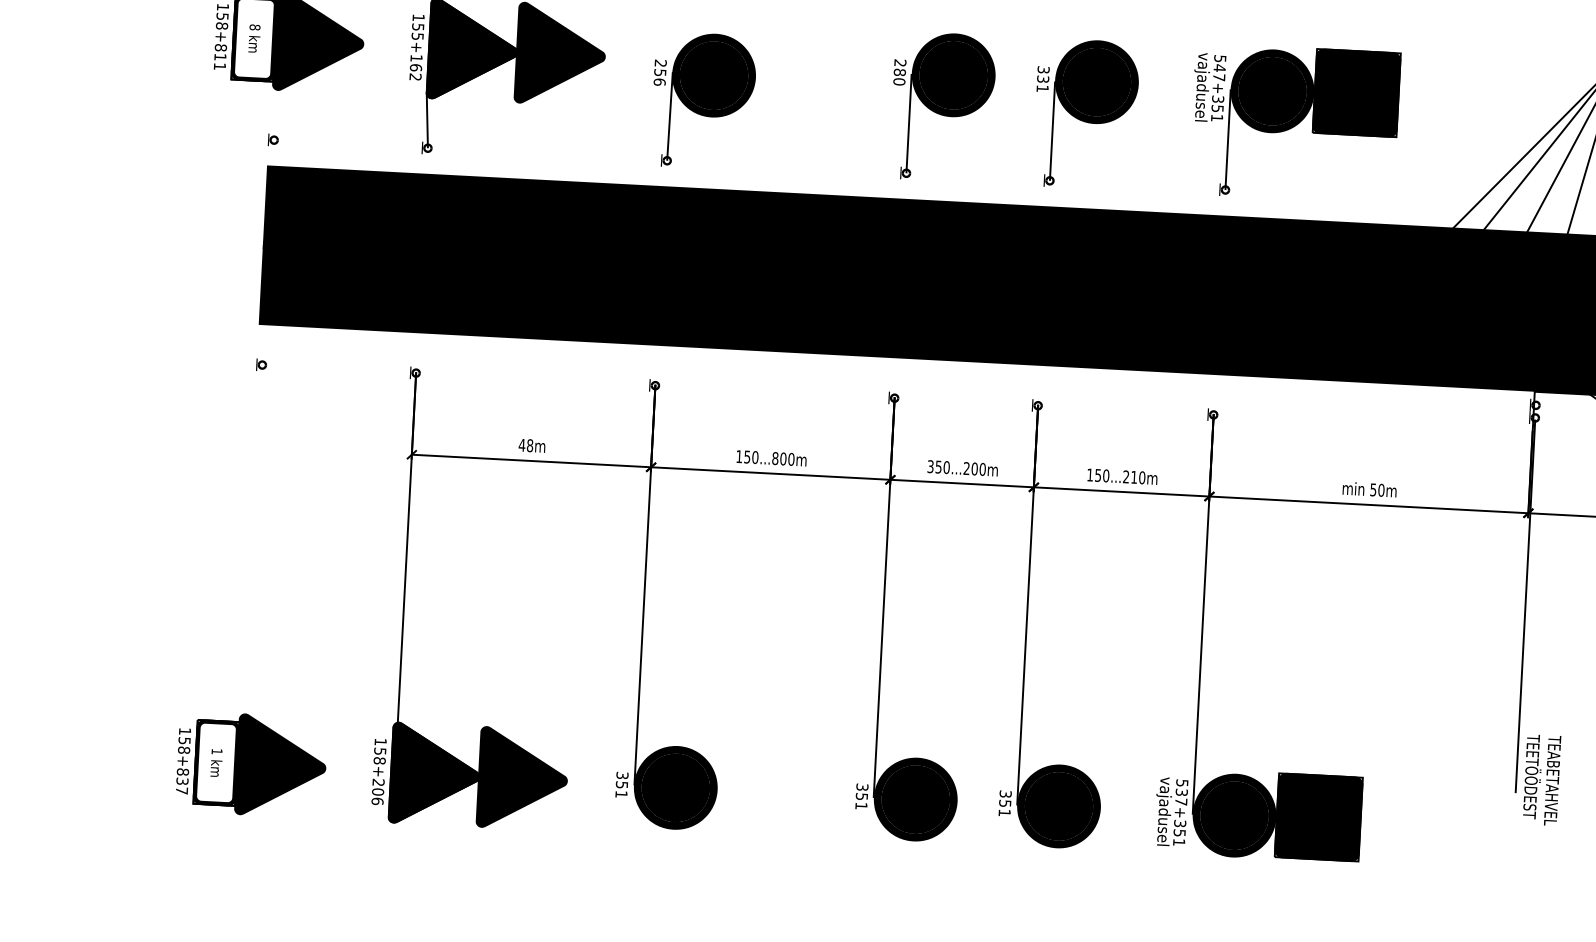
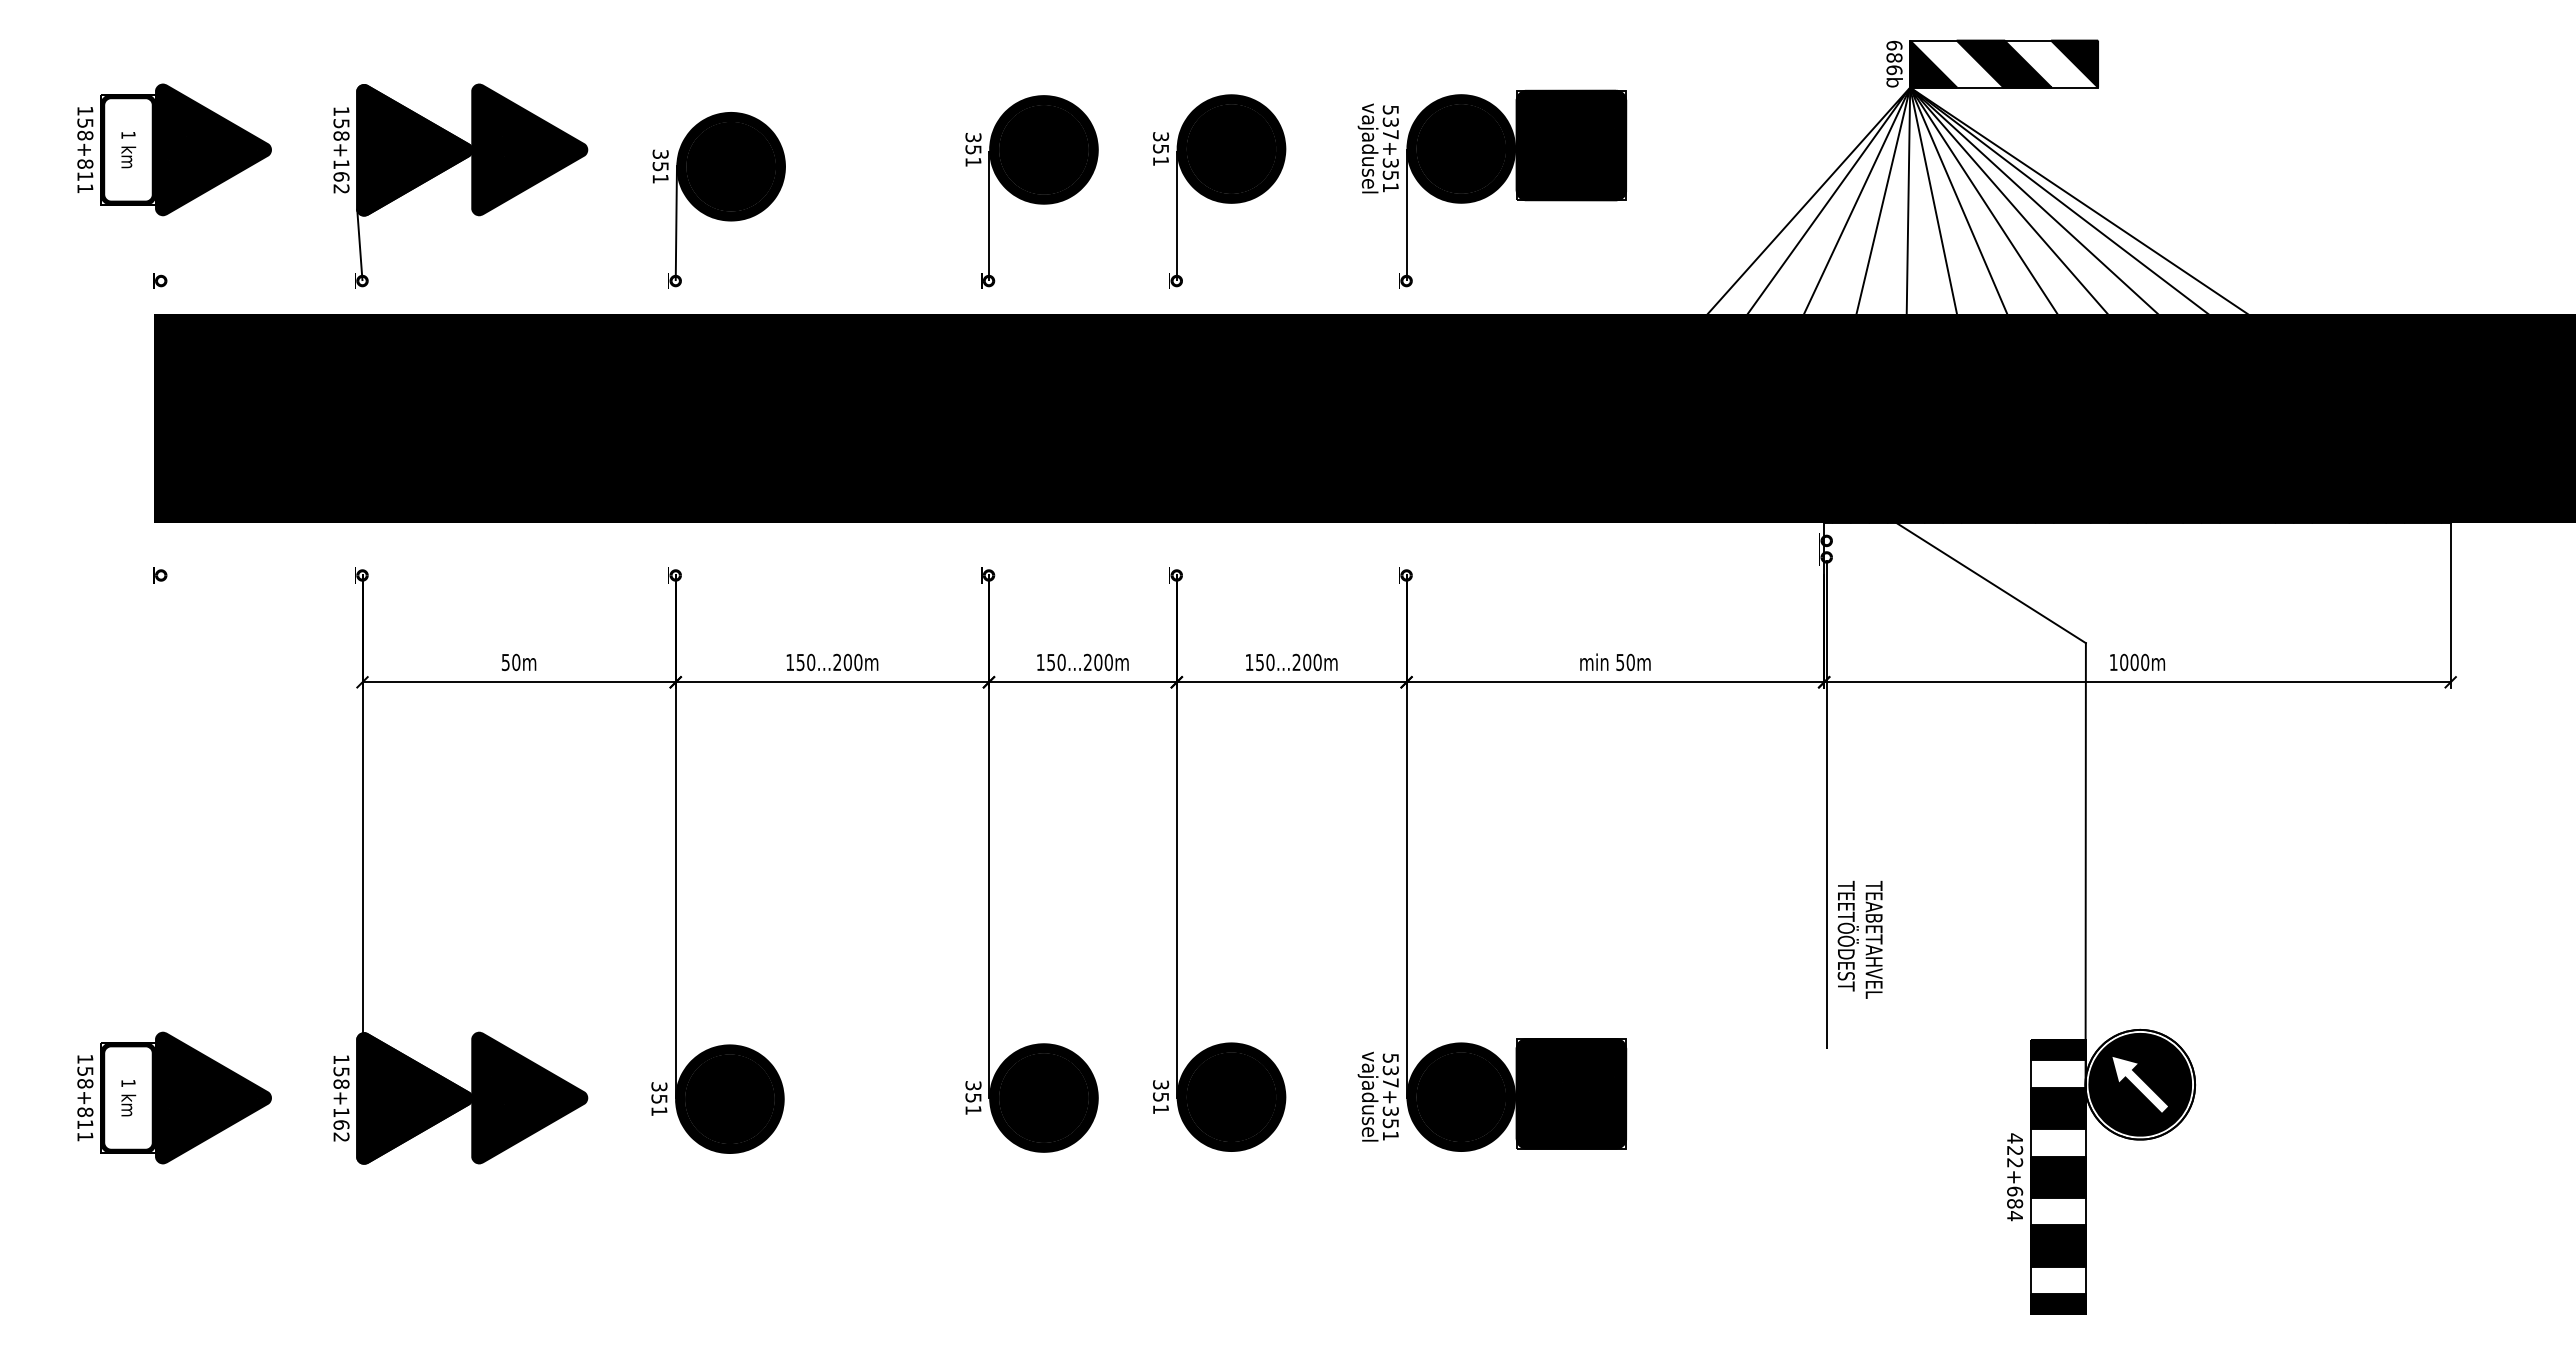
text: (255, 27) -> (128, 135), 8 -> 1
text: (417, 36) -> (341, 135), 155+162 -> 158+162
text: (1219, 68) -> (1390, 122), 547+351 -> 537+351
text: (660, 72) -> (660, 166), 256 -> 351
text: (899, 72) -> (973, 149), 280 -> 351
text: (1043, 78) -> (1161, 148), 331 -> 351
text: (525, 445) -> (510, 662), 48m -> 50m
text: (775, 458) -> (837, 662), 150...800m -> 150...200m
text: (930, 466) -> (1040, 662), 350...200m -> 150...200m
text: (1134, 476) -> (1307, 661), 150...210m -> 150...200m
text: (1541, 779) -> (1859, 939), moved
text: (182, 786) -> (85, 1130), 158+837 -> 158+811
text: (378, 792) -> (341, 1125), 158+206 -> 158+162

